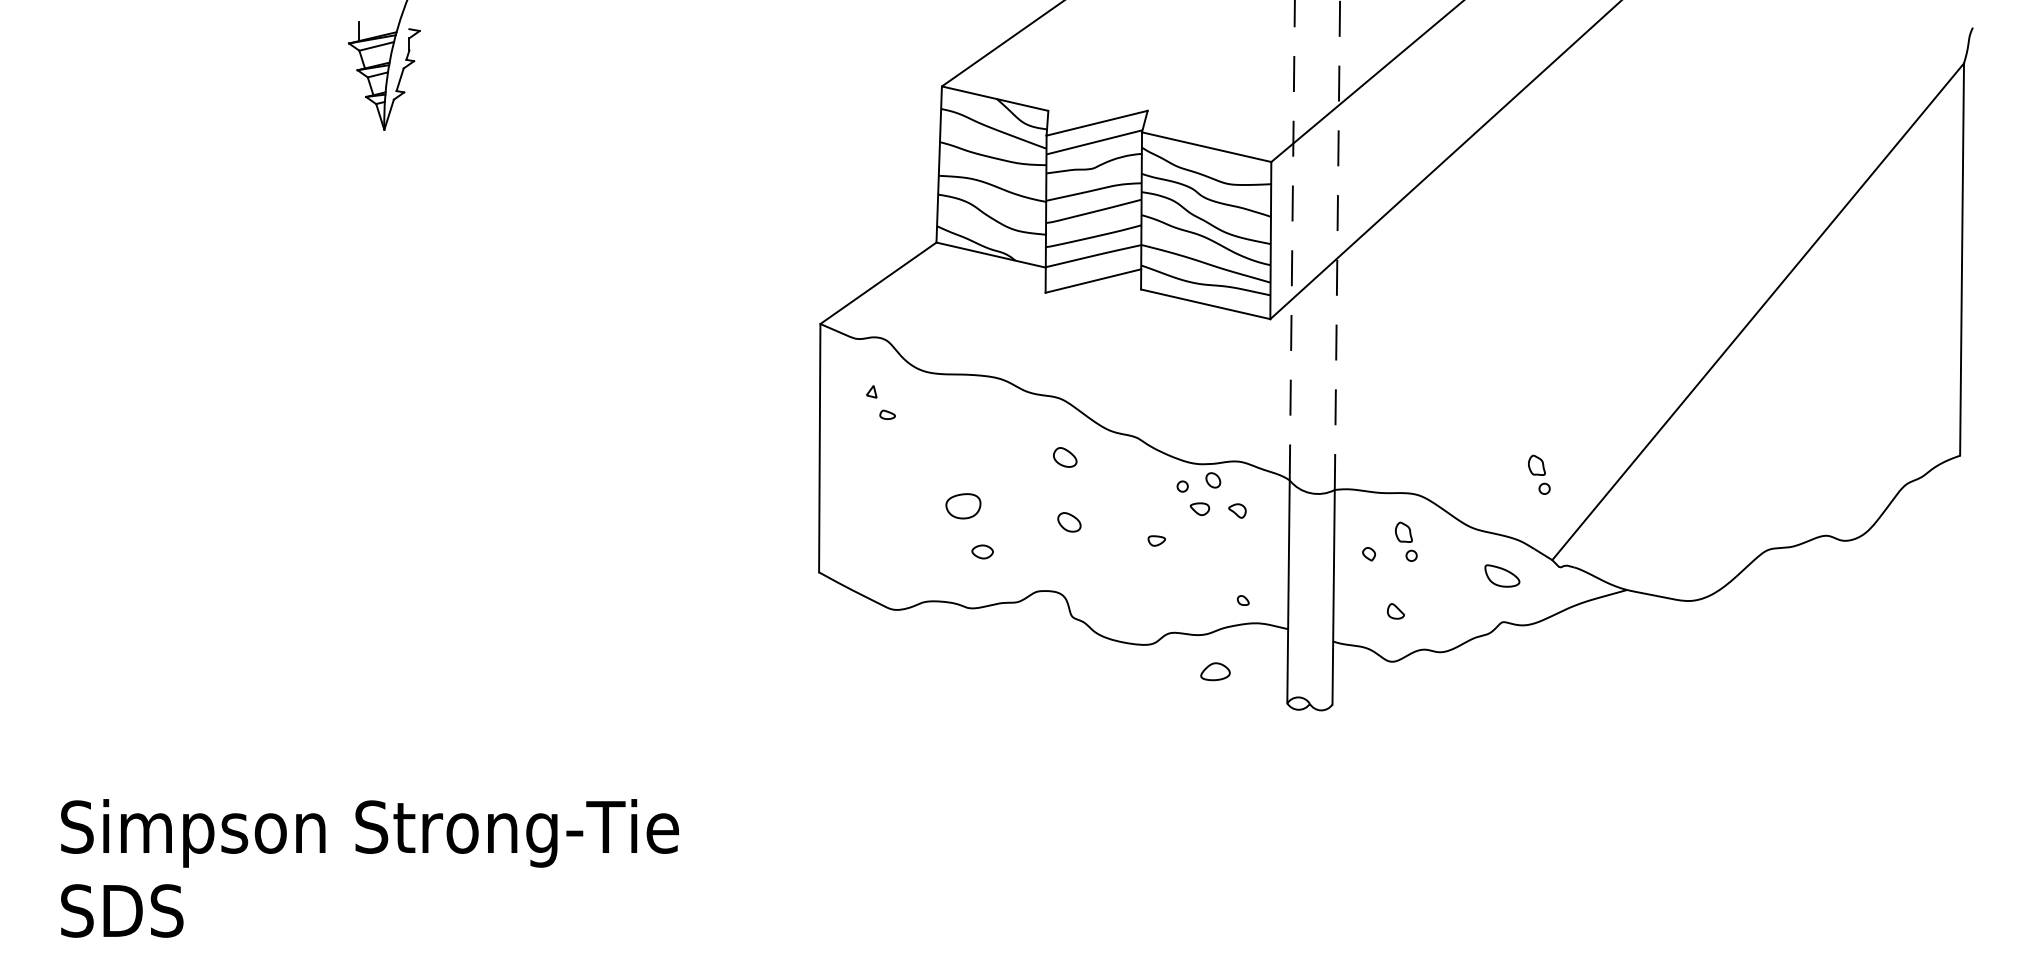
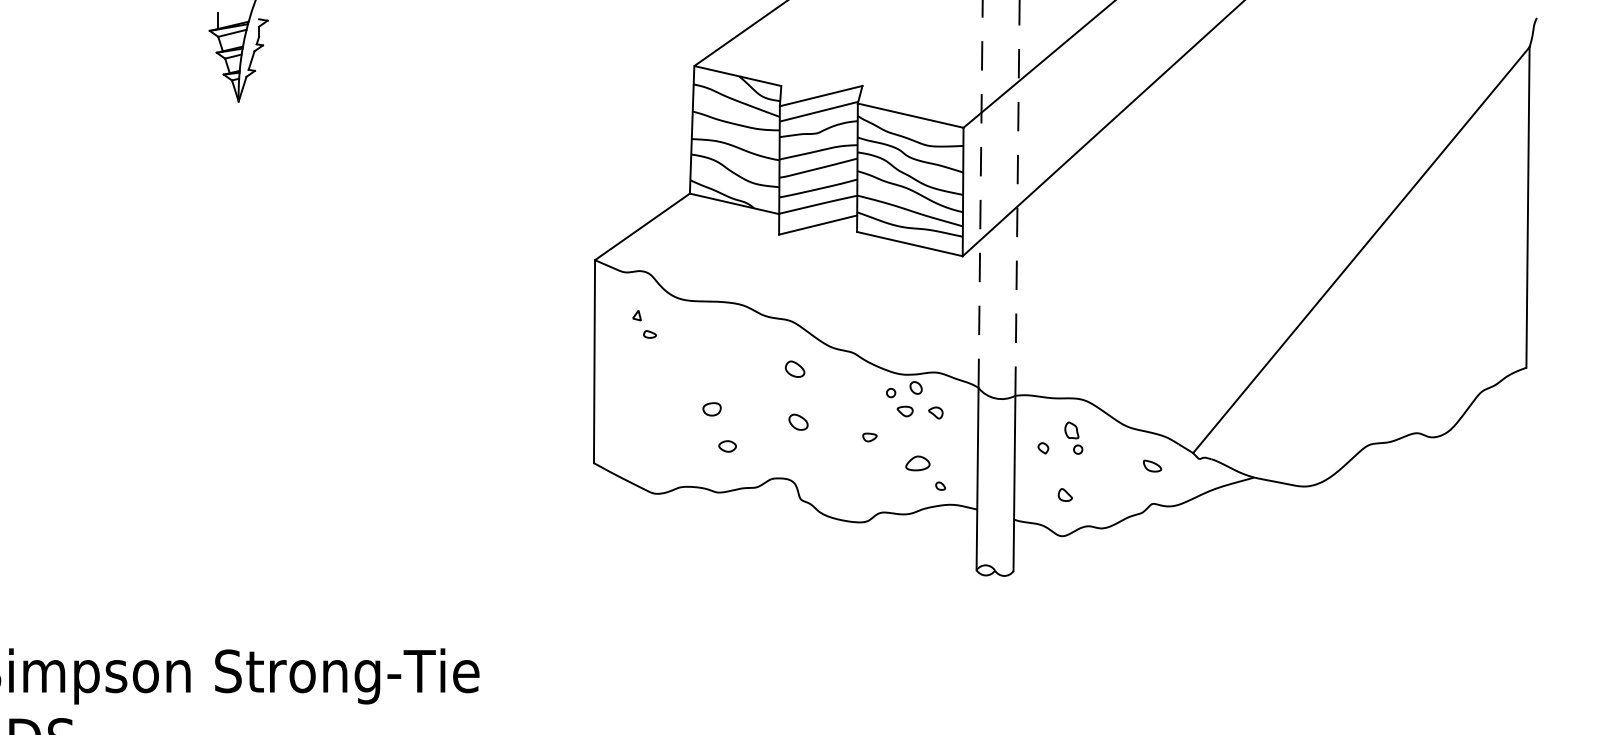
part: (1539, 474) -> (1182, 383), removed
part: (963, 506) -> (711, 409), size x0.62
part: (1502, 575) -> (1152, 465), size x0.62
part: (1215, 671) -> (917, 463), moved

